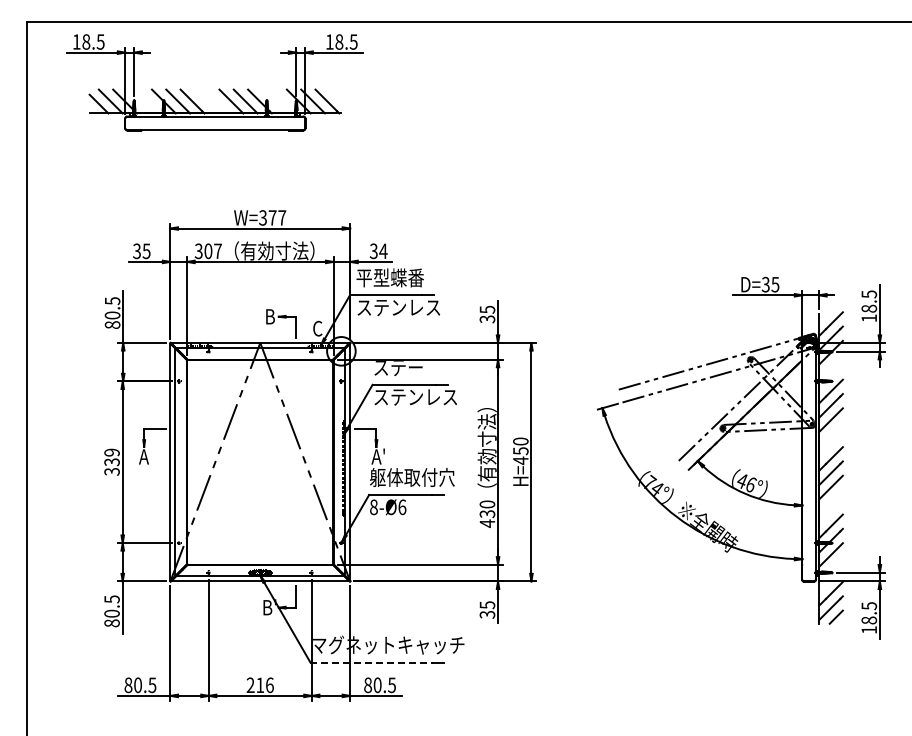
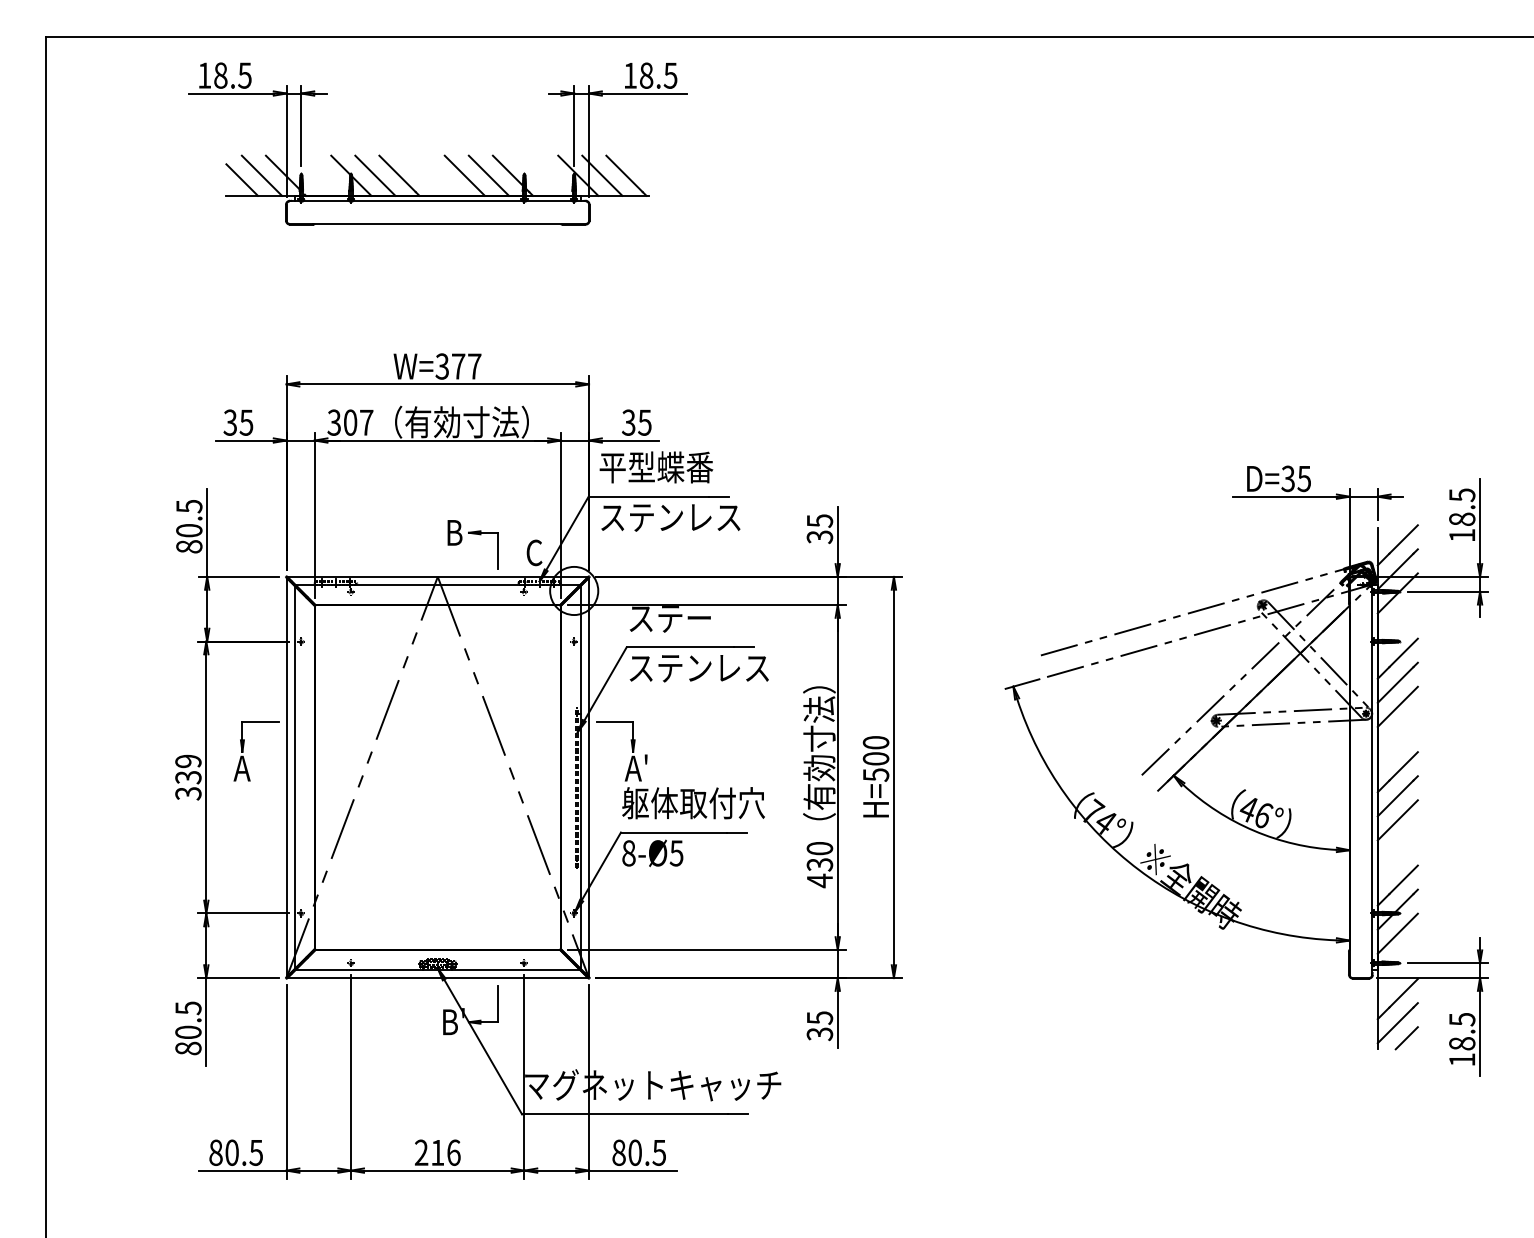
part: (219, 88) -> (444, 153), moved
text: (383, 251) -> (645, 423), 34 -> 35
text: (520, 456) -> (875, 767), H=450 -> H=500
text: (402, 507) -> (676, 853), 8-Ø6 -> 8-Ø5
line: (371, 662) -> (624, 1114), dashed -> solid

